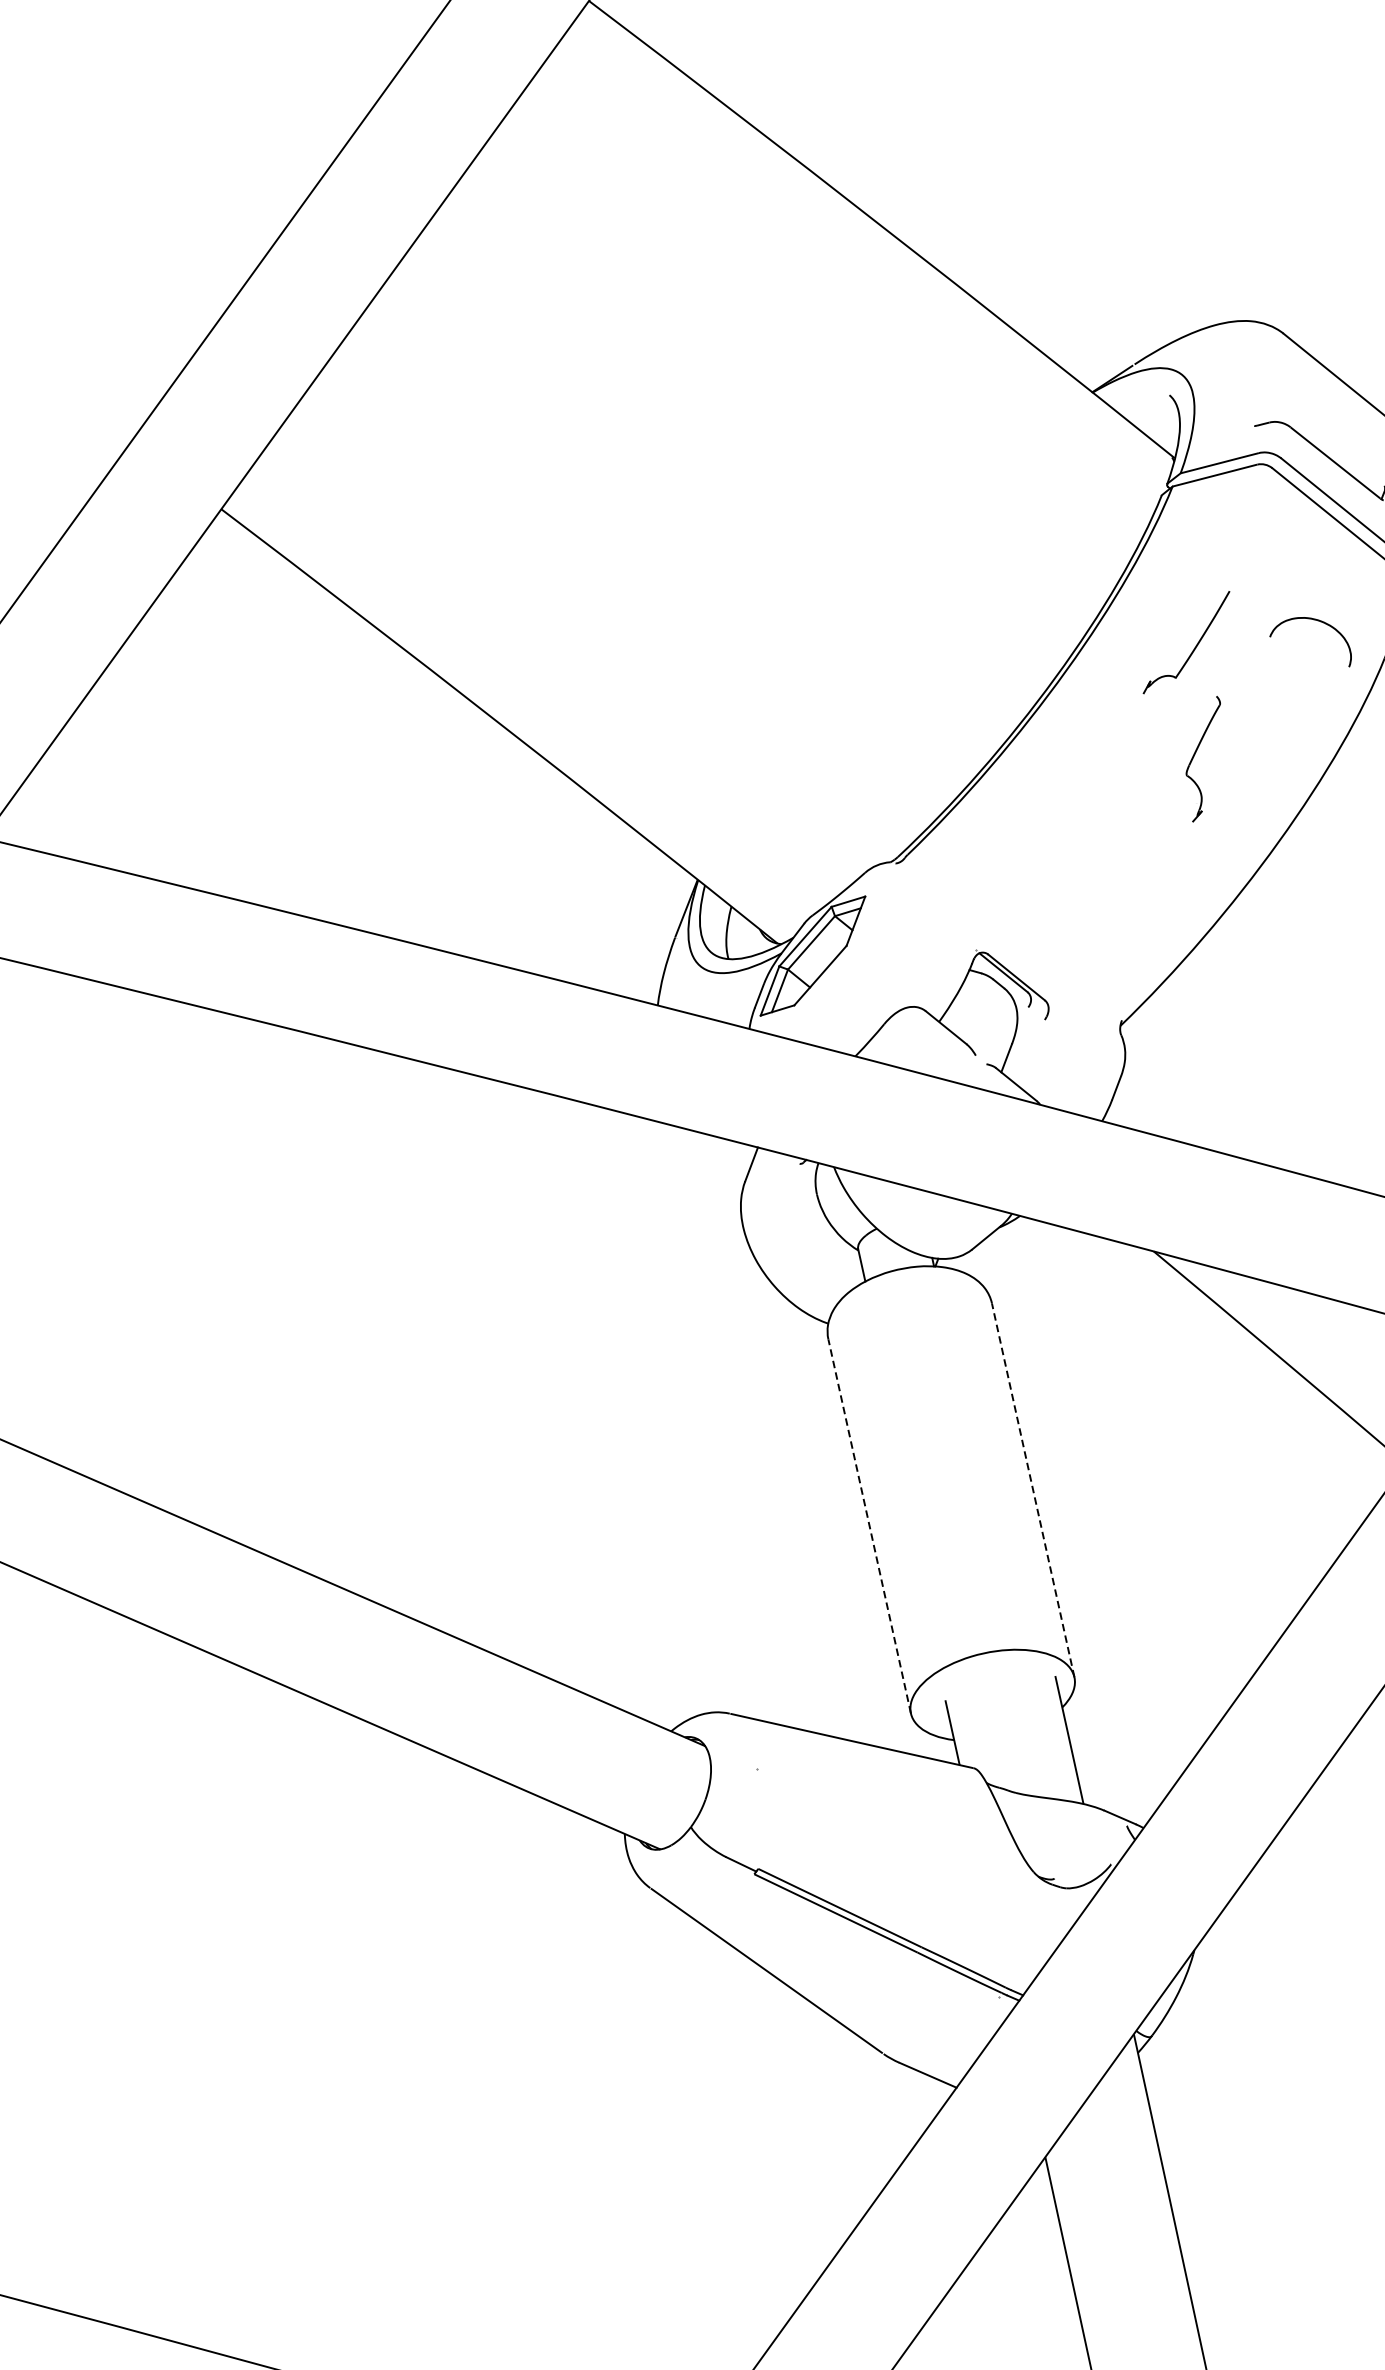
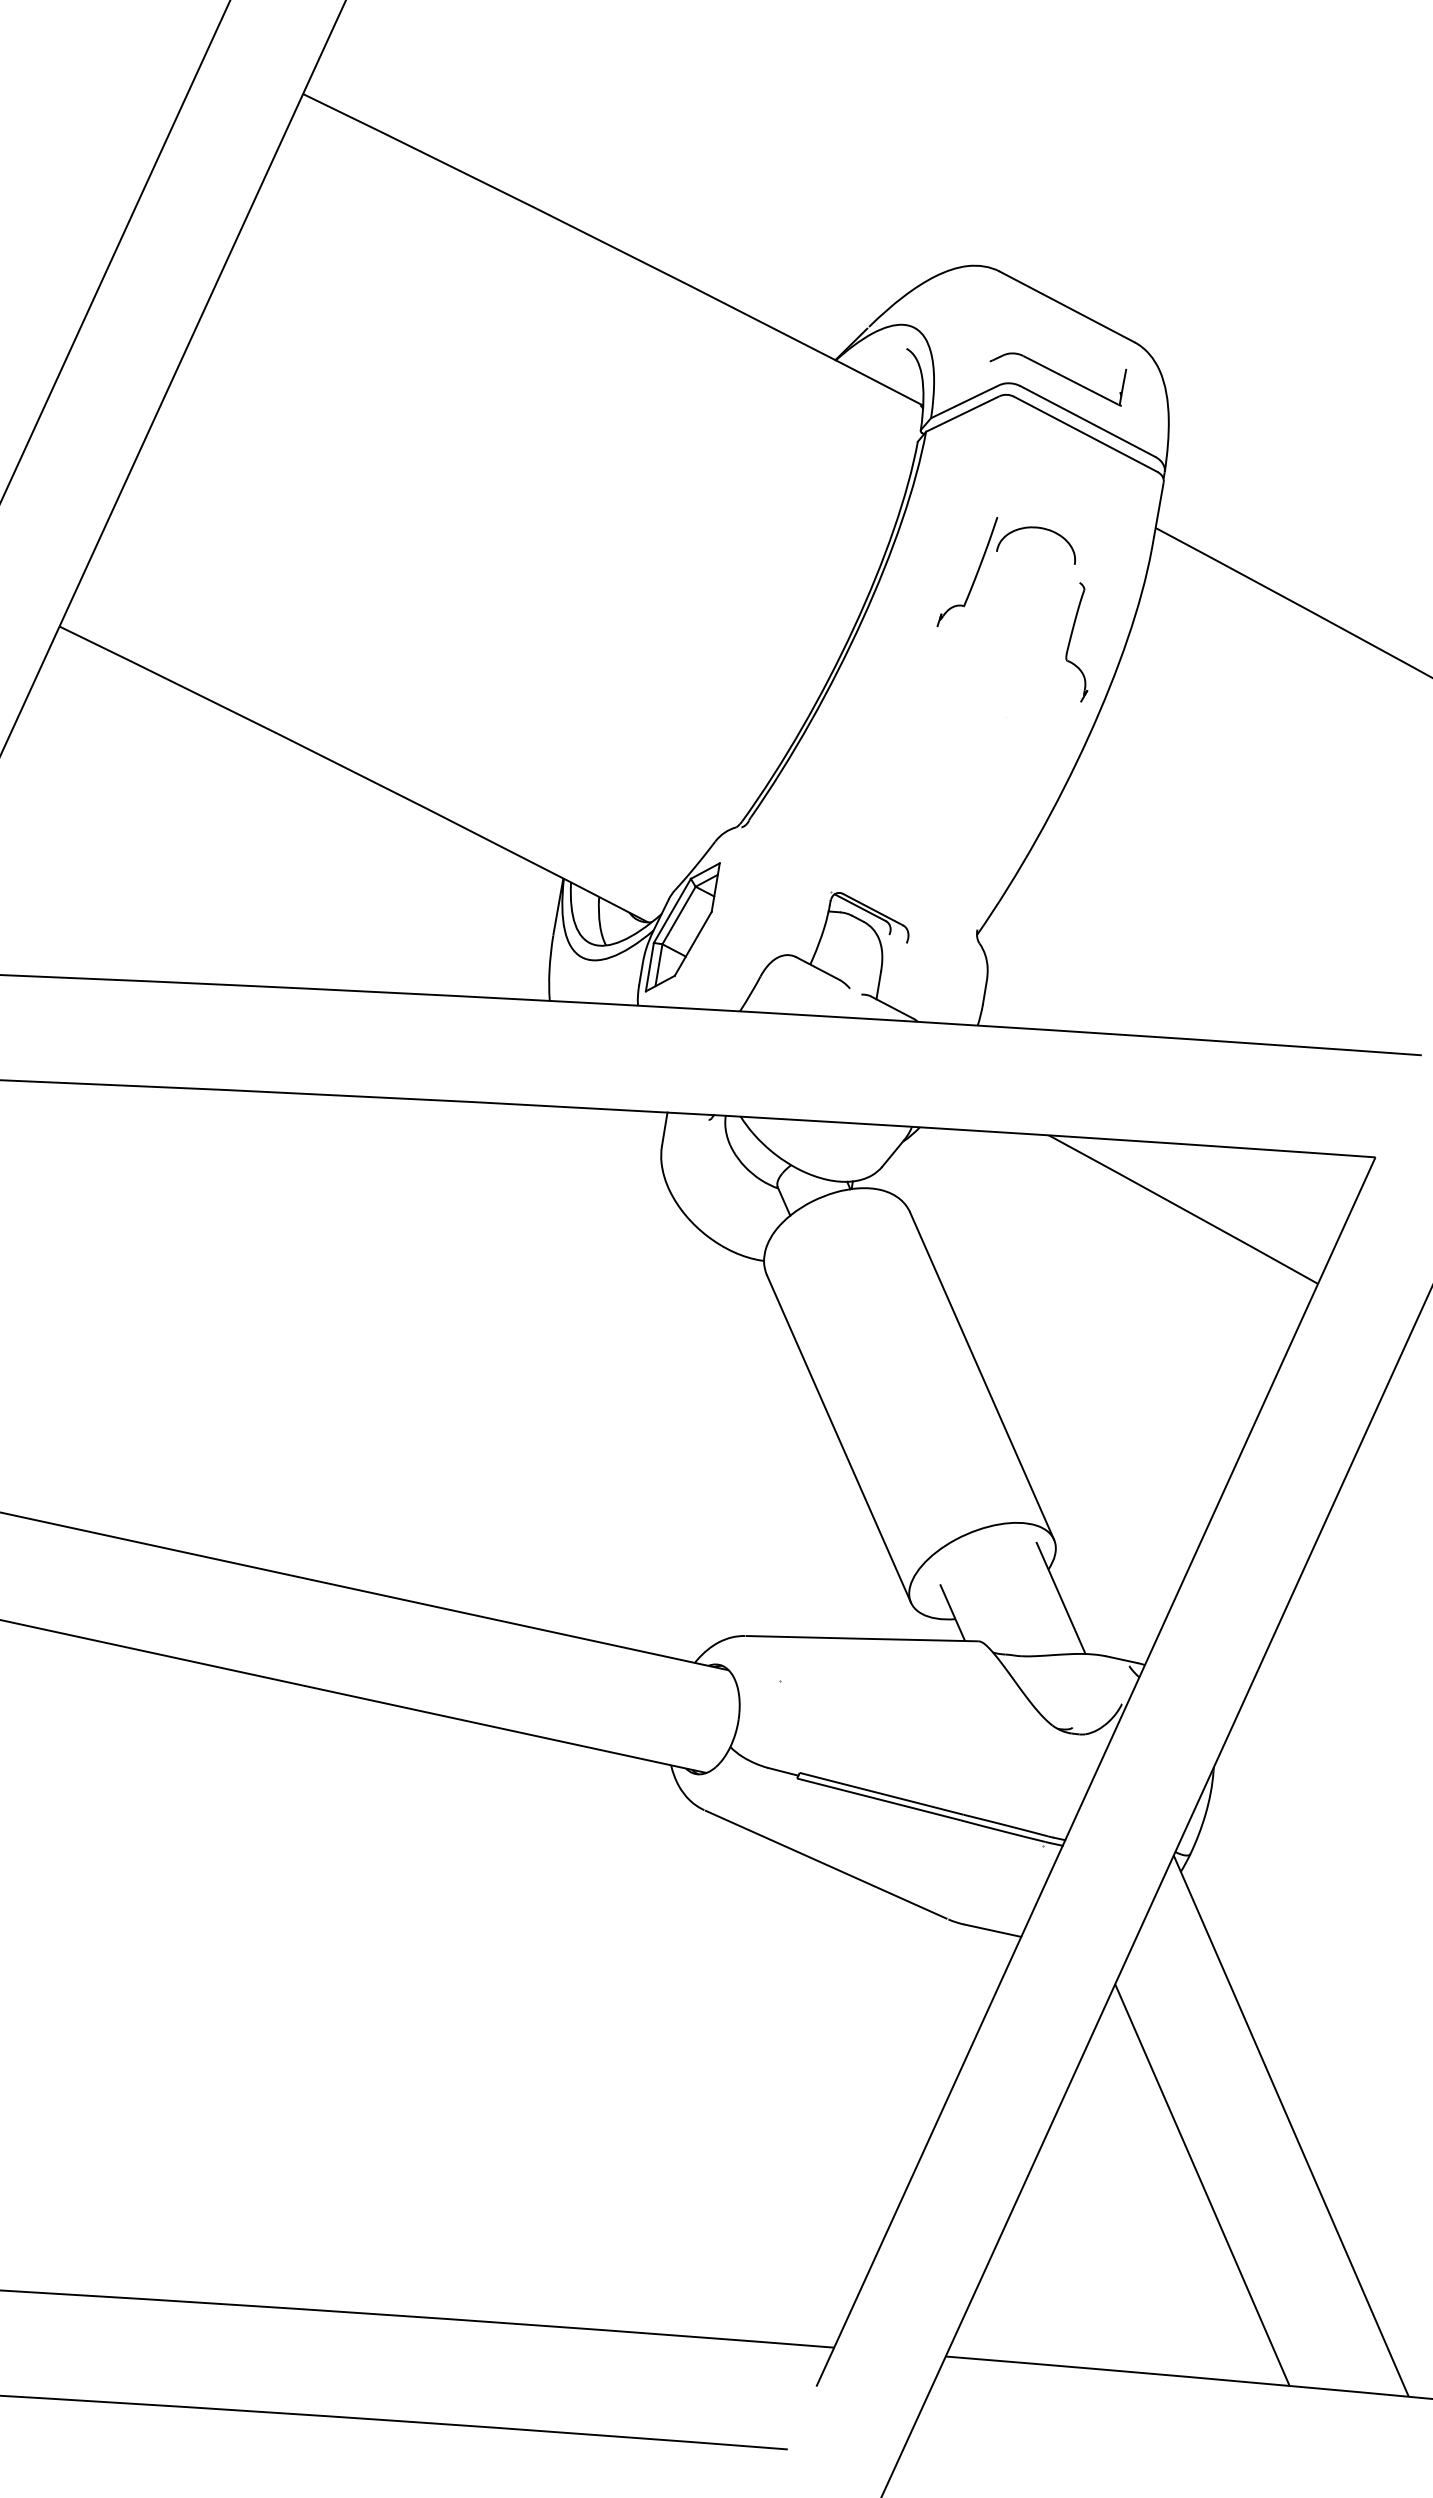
curve: (1315, 620) -> (1035, 528), moved
part: (1200, 758) -> (1076, 642), moved
line: (1033, 1490) -> (982, 1376), dashed -> solid
line: (870, 1527) -> (839, 1439), dashed -> solid

